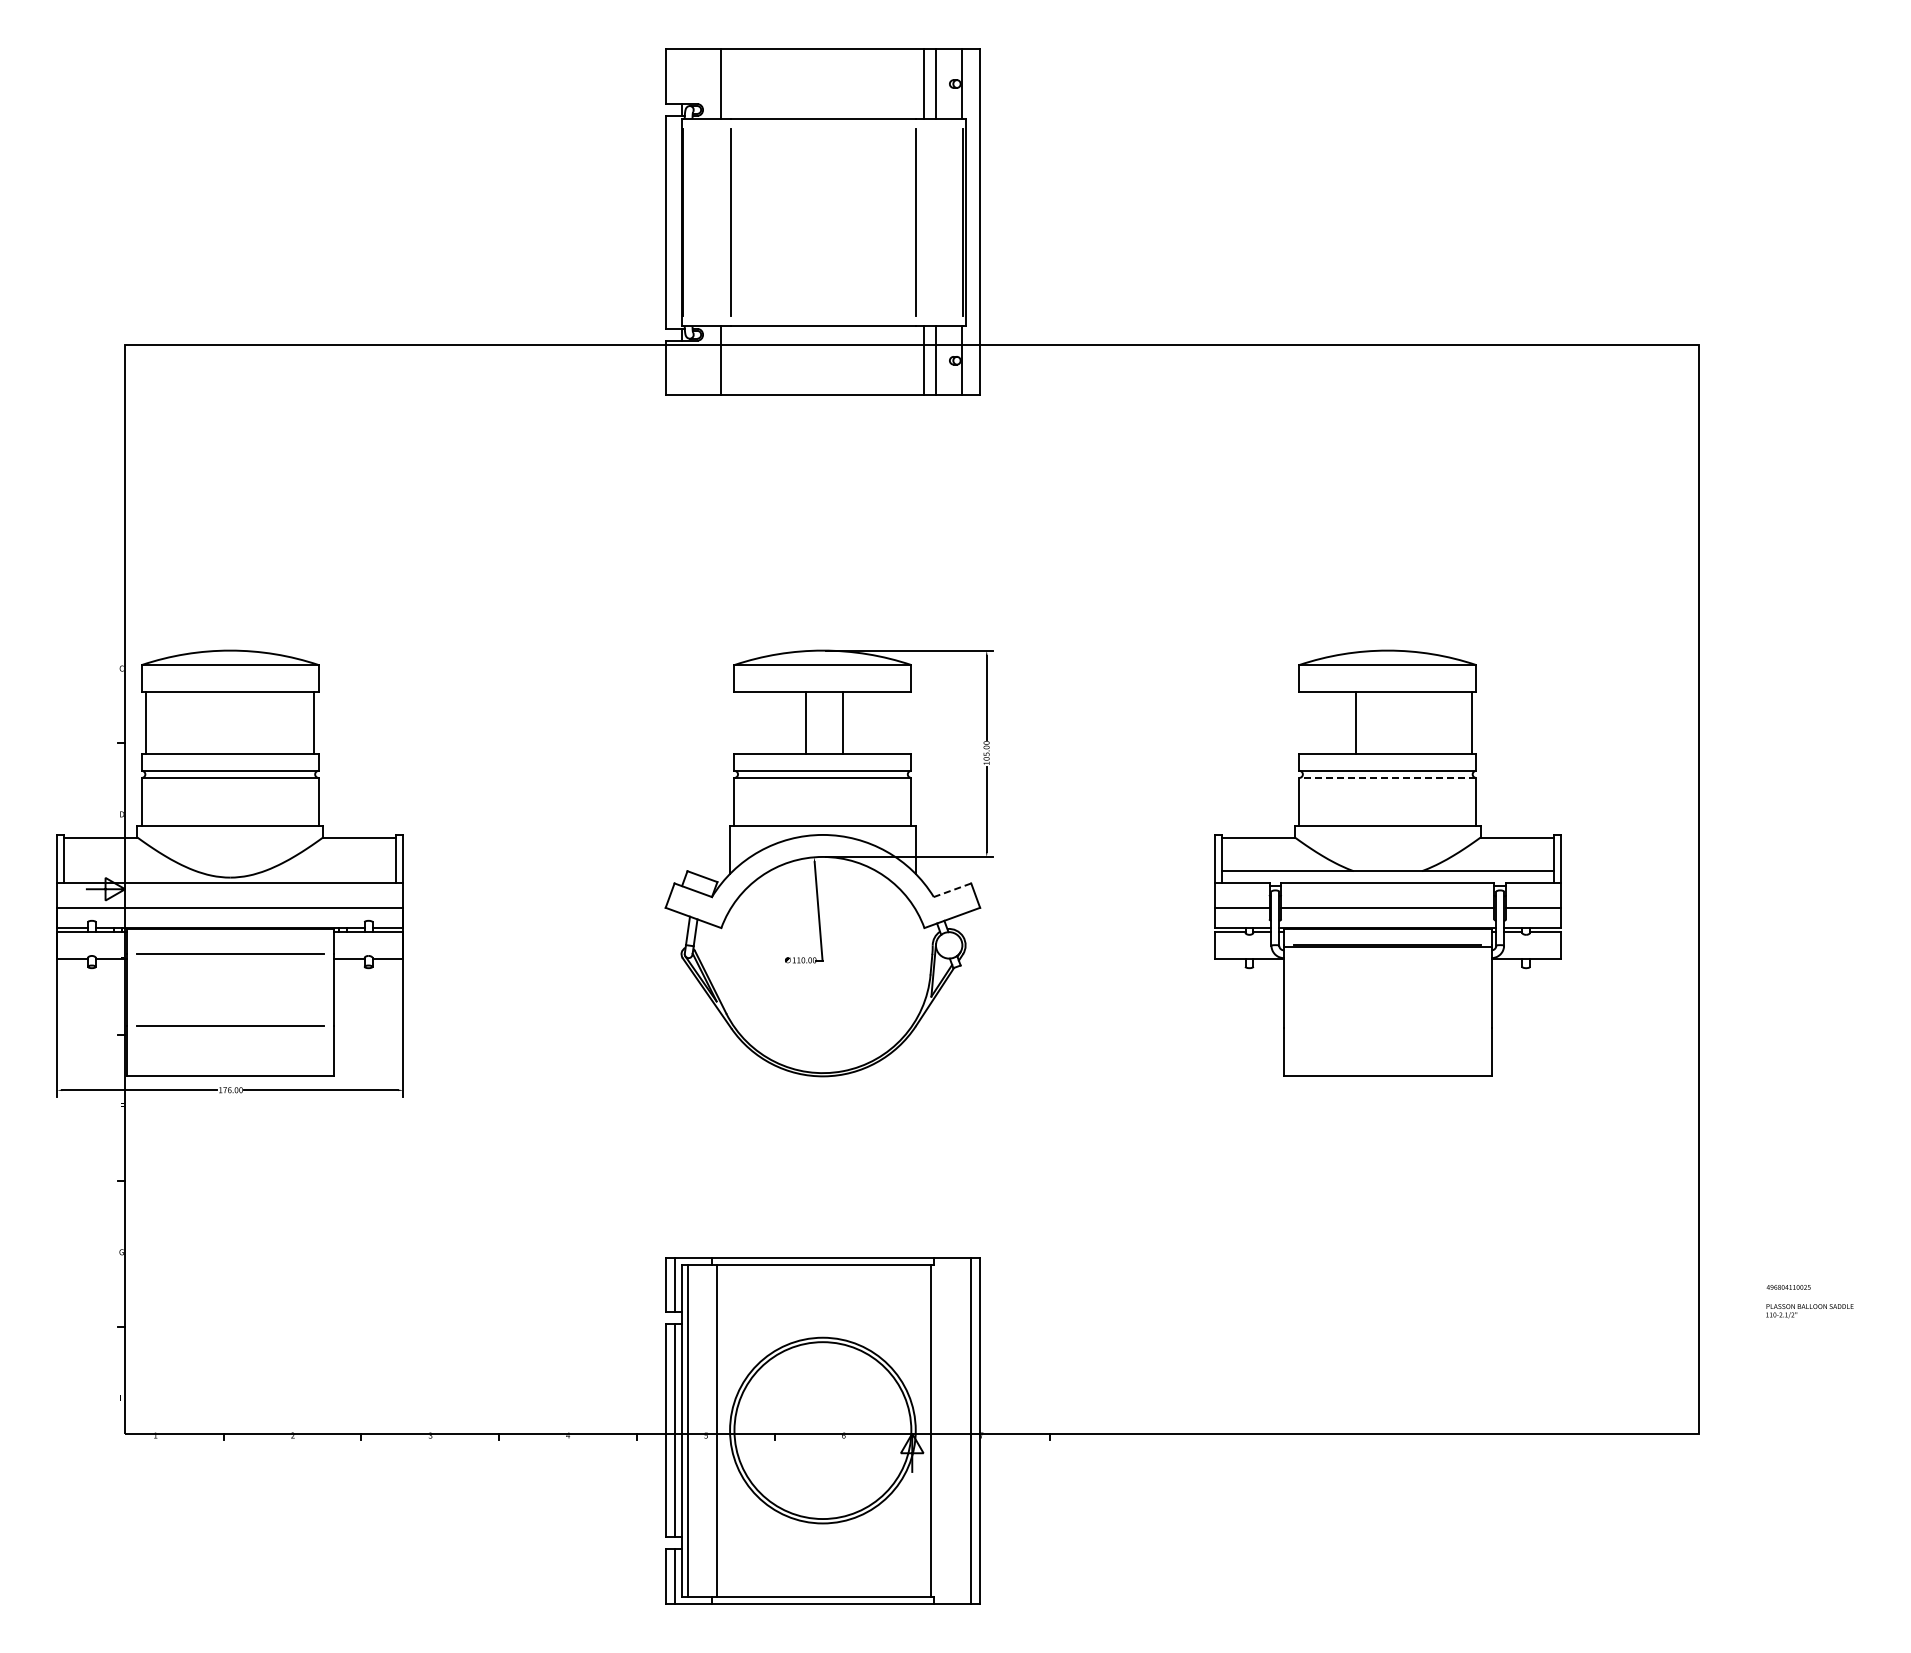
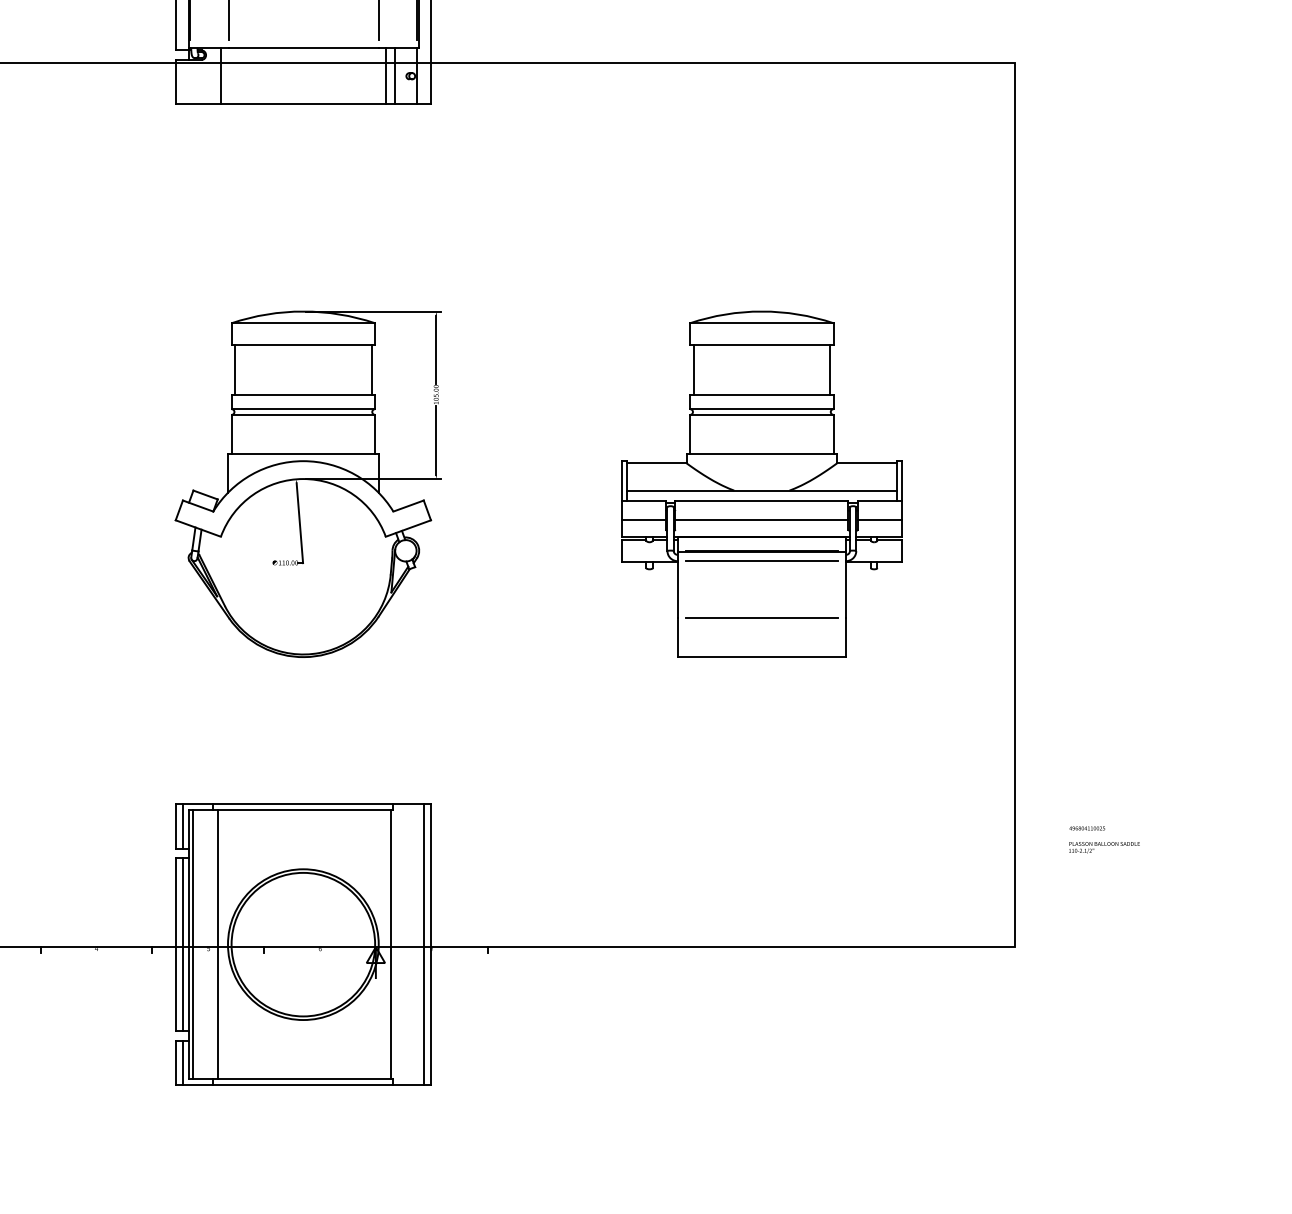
line: (805, 722) -> (234, 369), moved
line: (842, 722) -> (371, 369), moved
line: (1355, 722) -> (693, 369), moved
line: (1387, 777) -> (761, 414), dashed -> solid
line: (952, 890) -> (408, 506), dashed -> solid
line: (1387, 958) -> (761, 561), added
line: (1387, 1028) -> (761, 618), added

